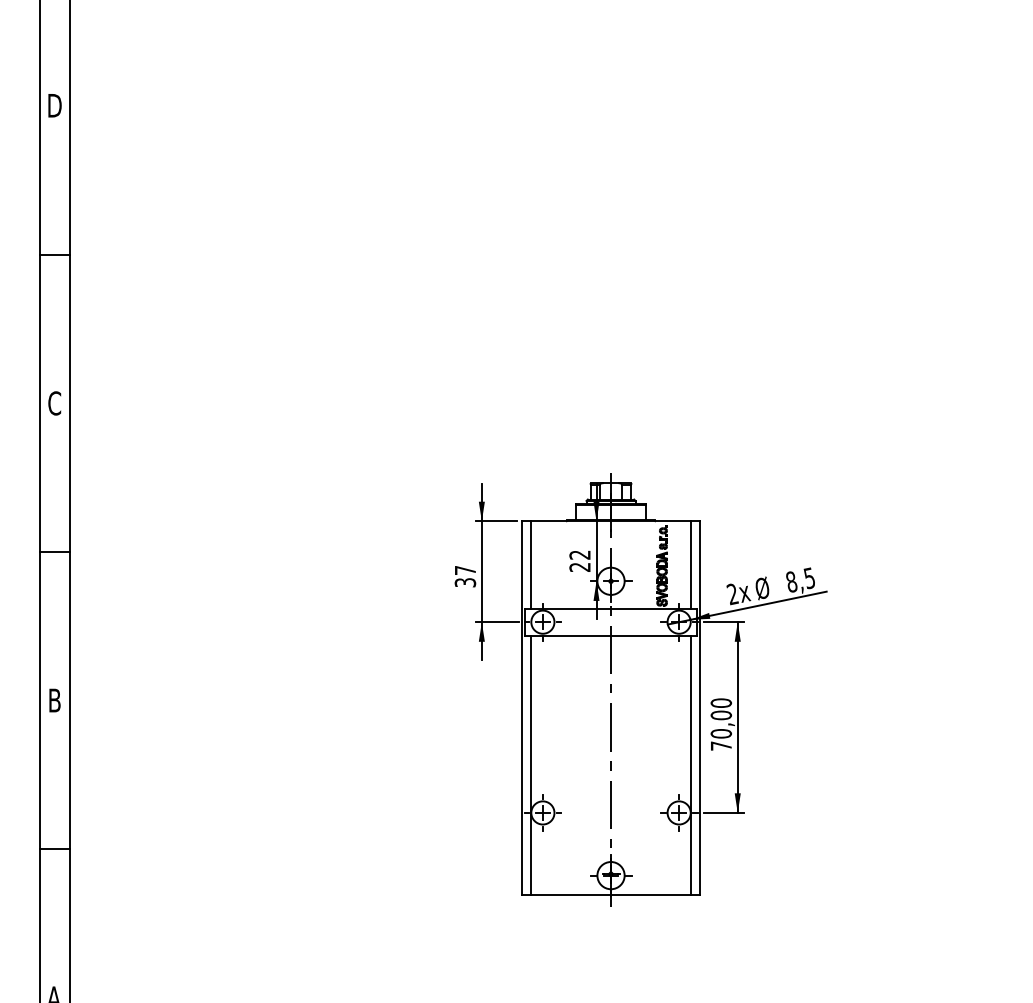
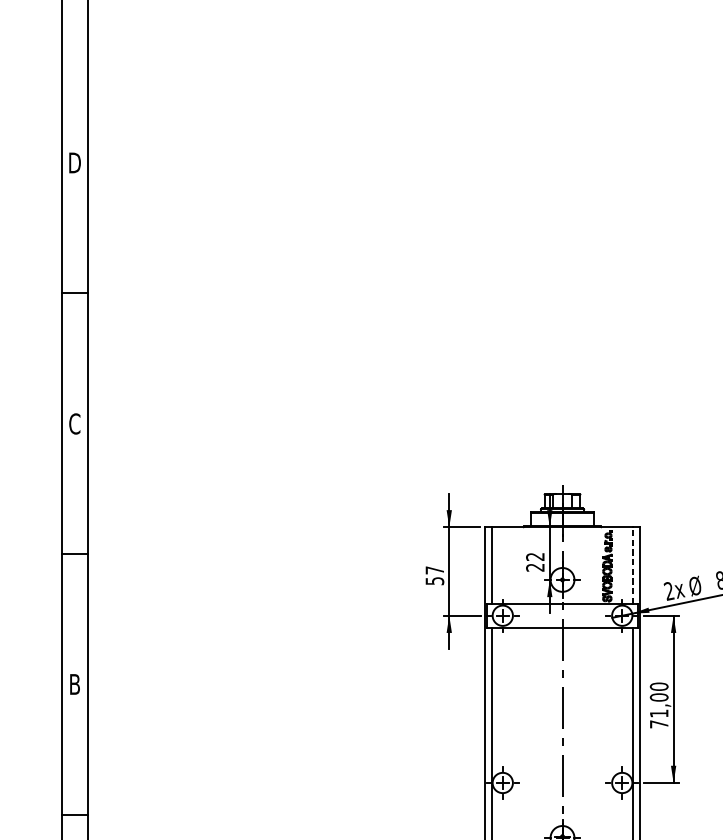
line: (691, 564) -> (633, 565), solid -> dashed
text: (464, 582) -> (434, 580), 37 -> 57
text: (721, 733) -> (659, 713), 70,00 -> 71,00

